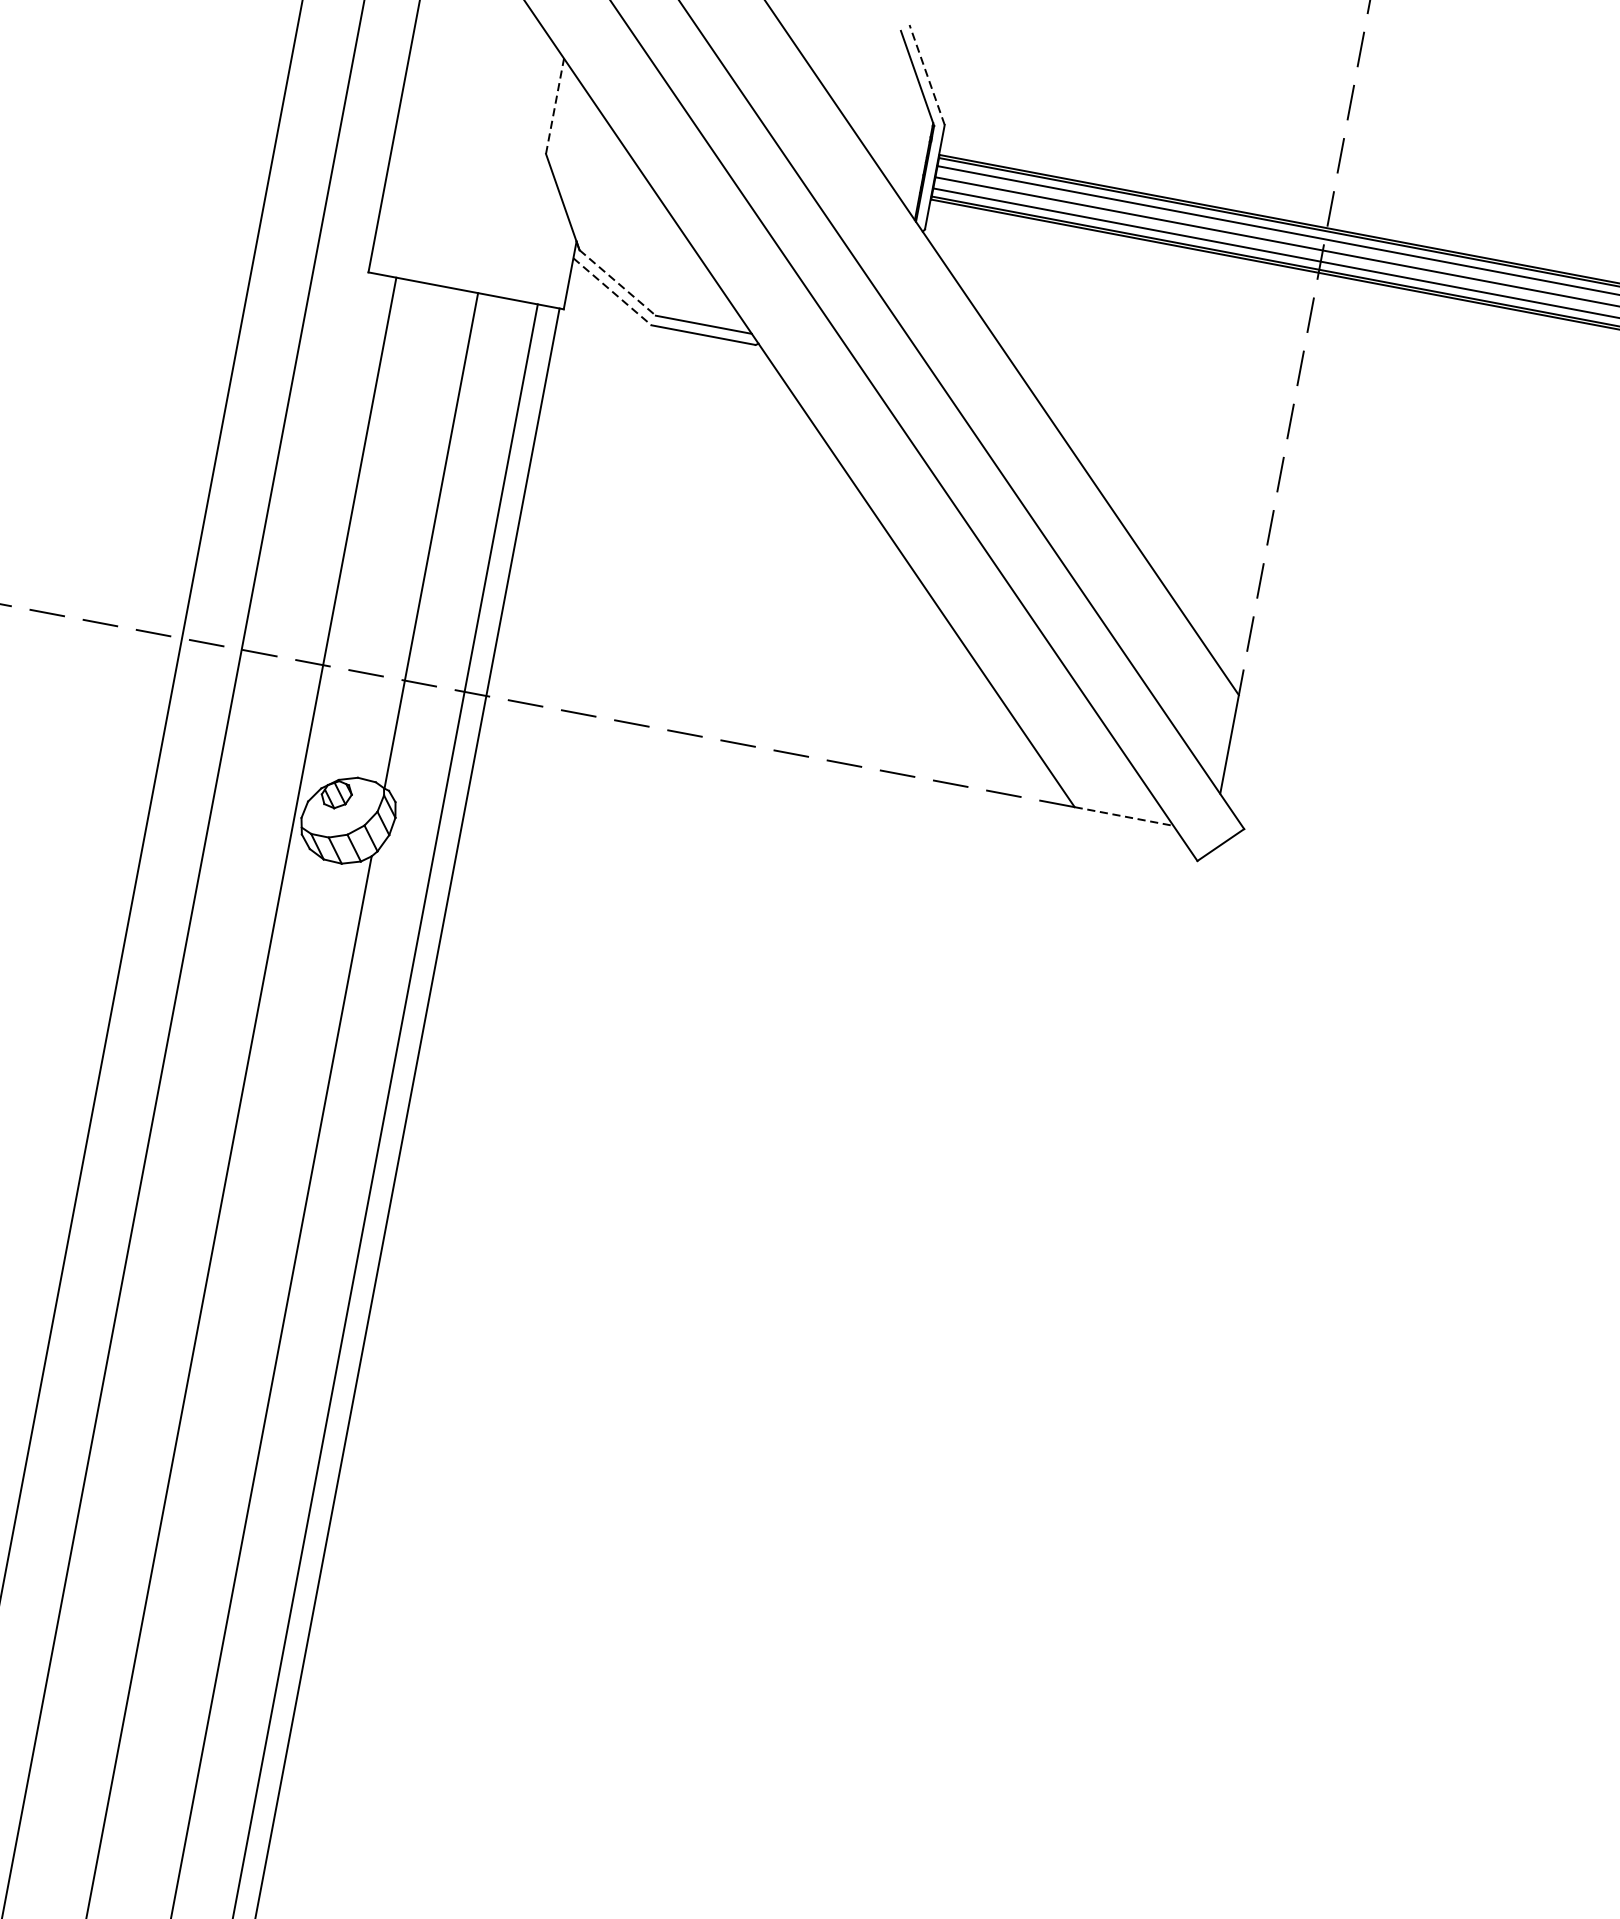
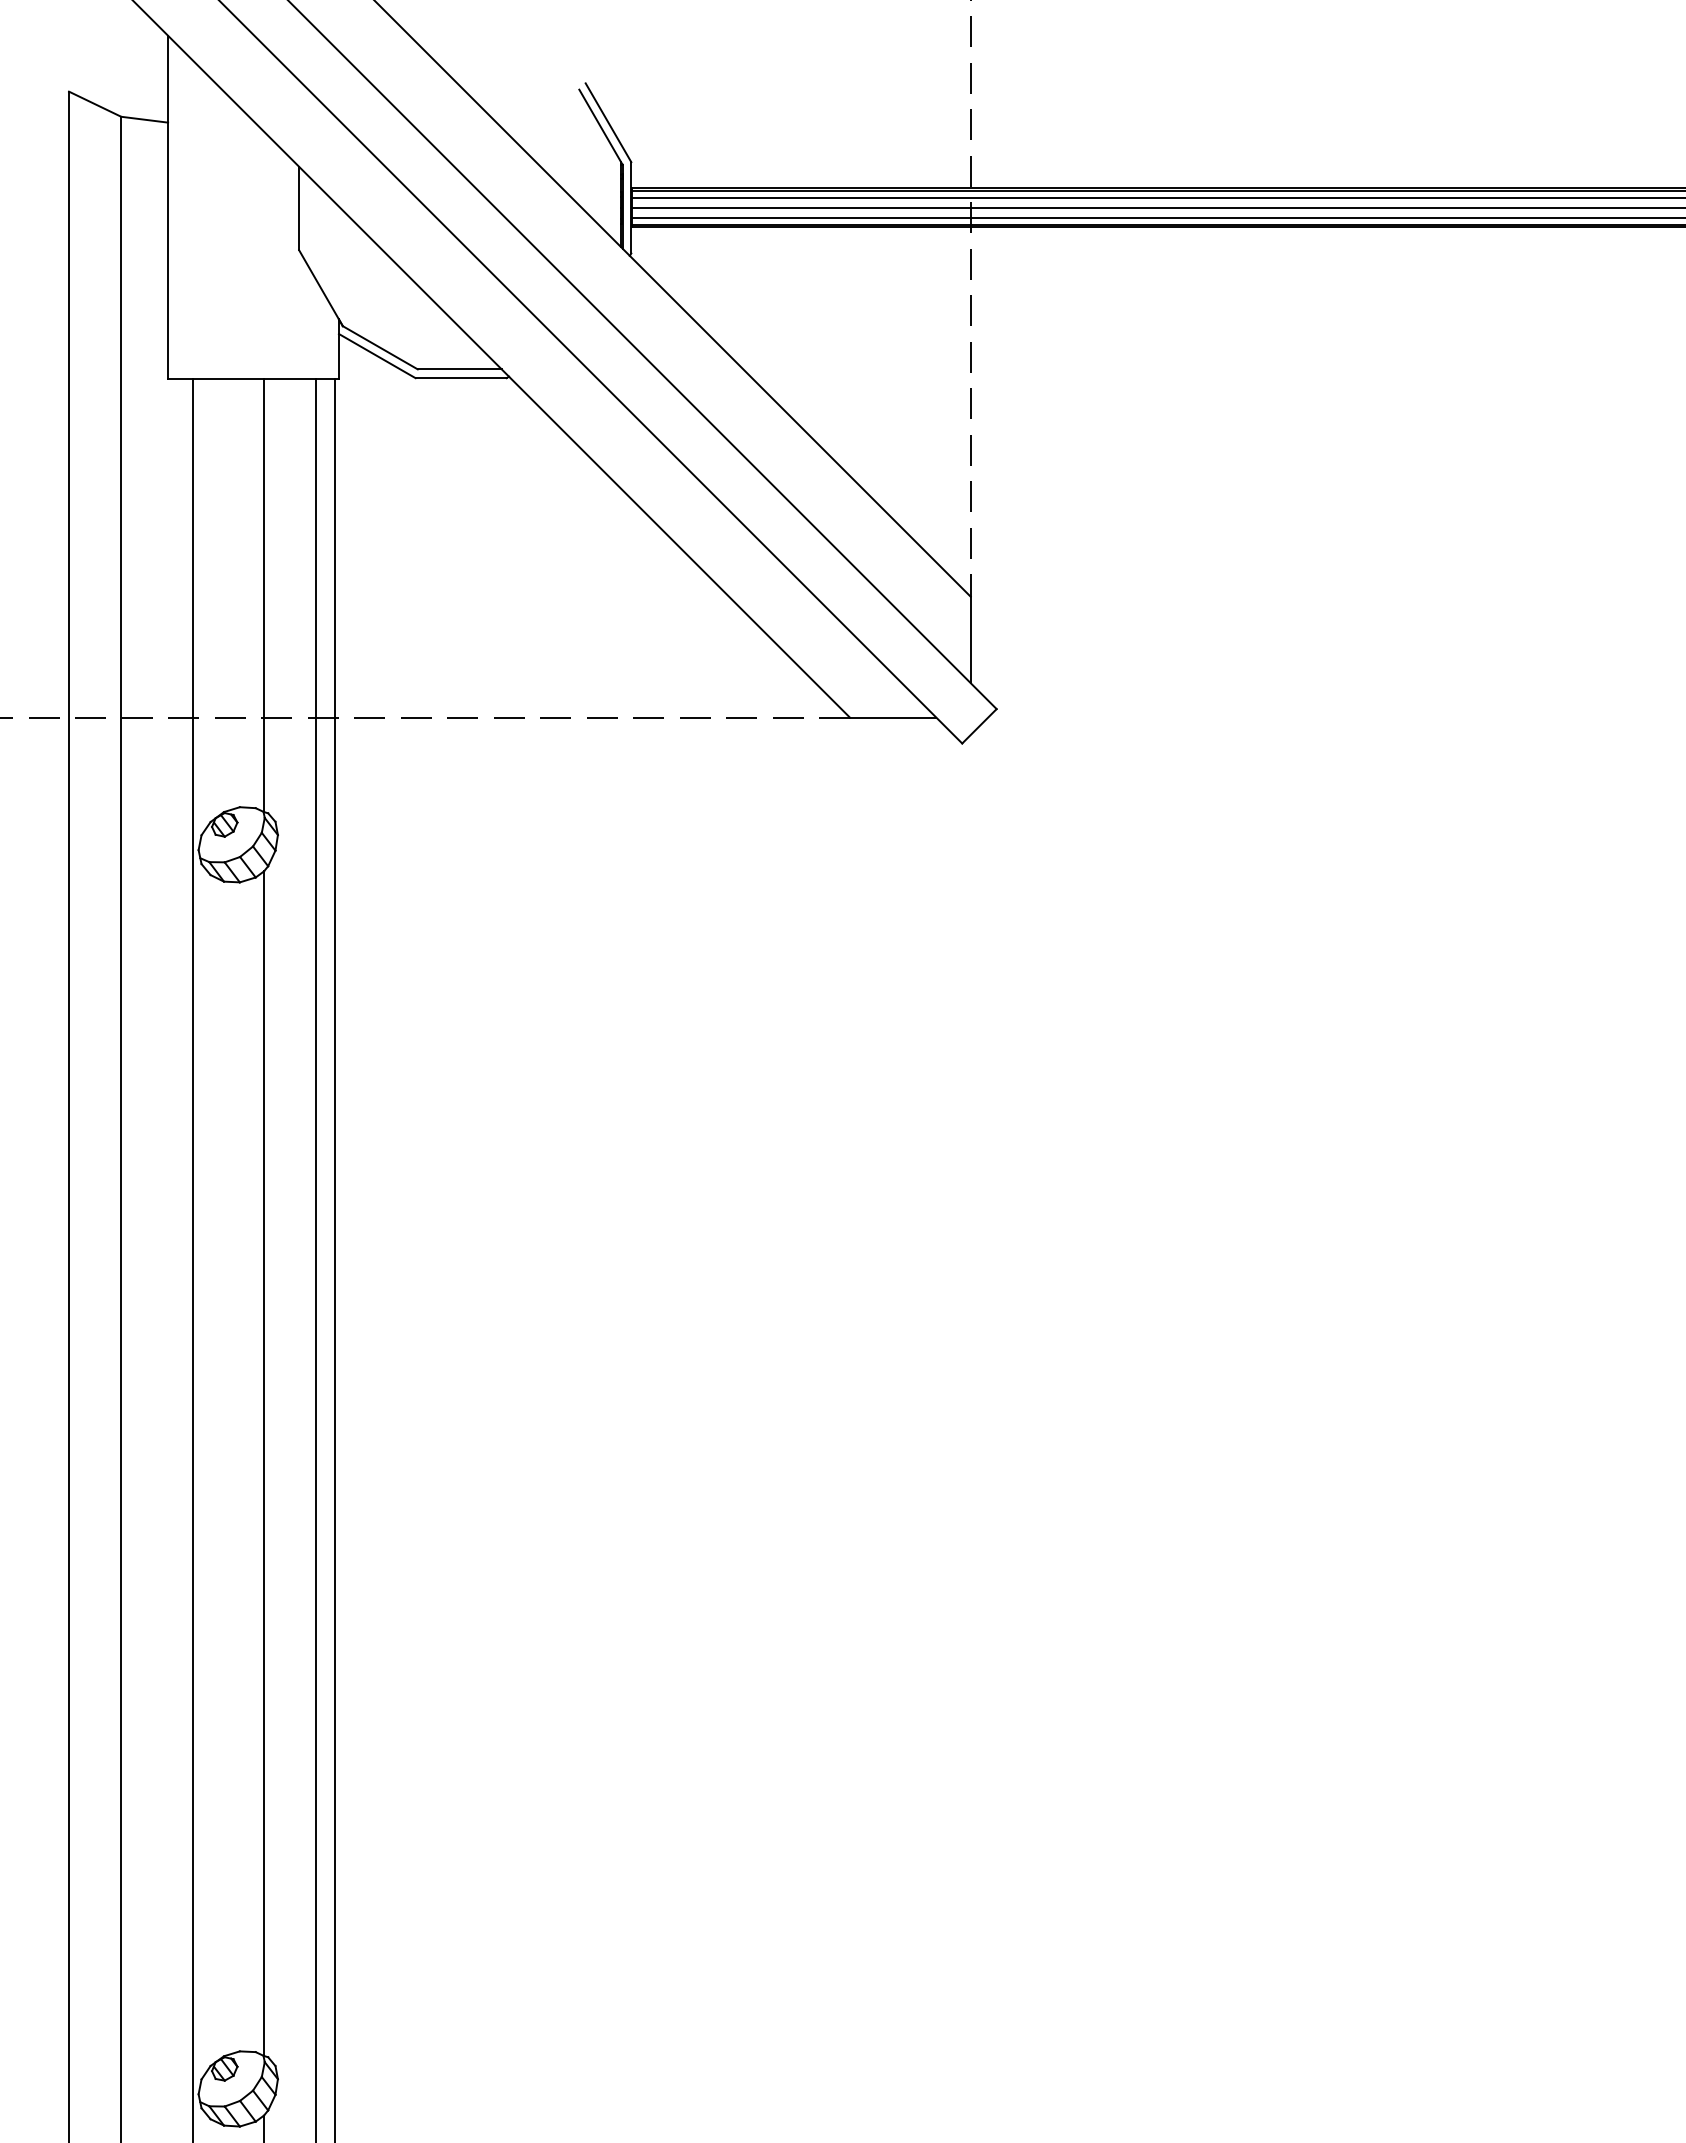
line: (927, 74) -> (608, 122), dashed -> solid
line: (555, 106) -> (299, 208), dashed -> solid
line: (617, 283) -> (380, 348), dashed -> solid
line: (612, 292) -> (377, 356), dashed -> solid
line: (1124, 816) -> (893, 717), dashed -> solid

